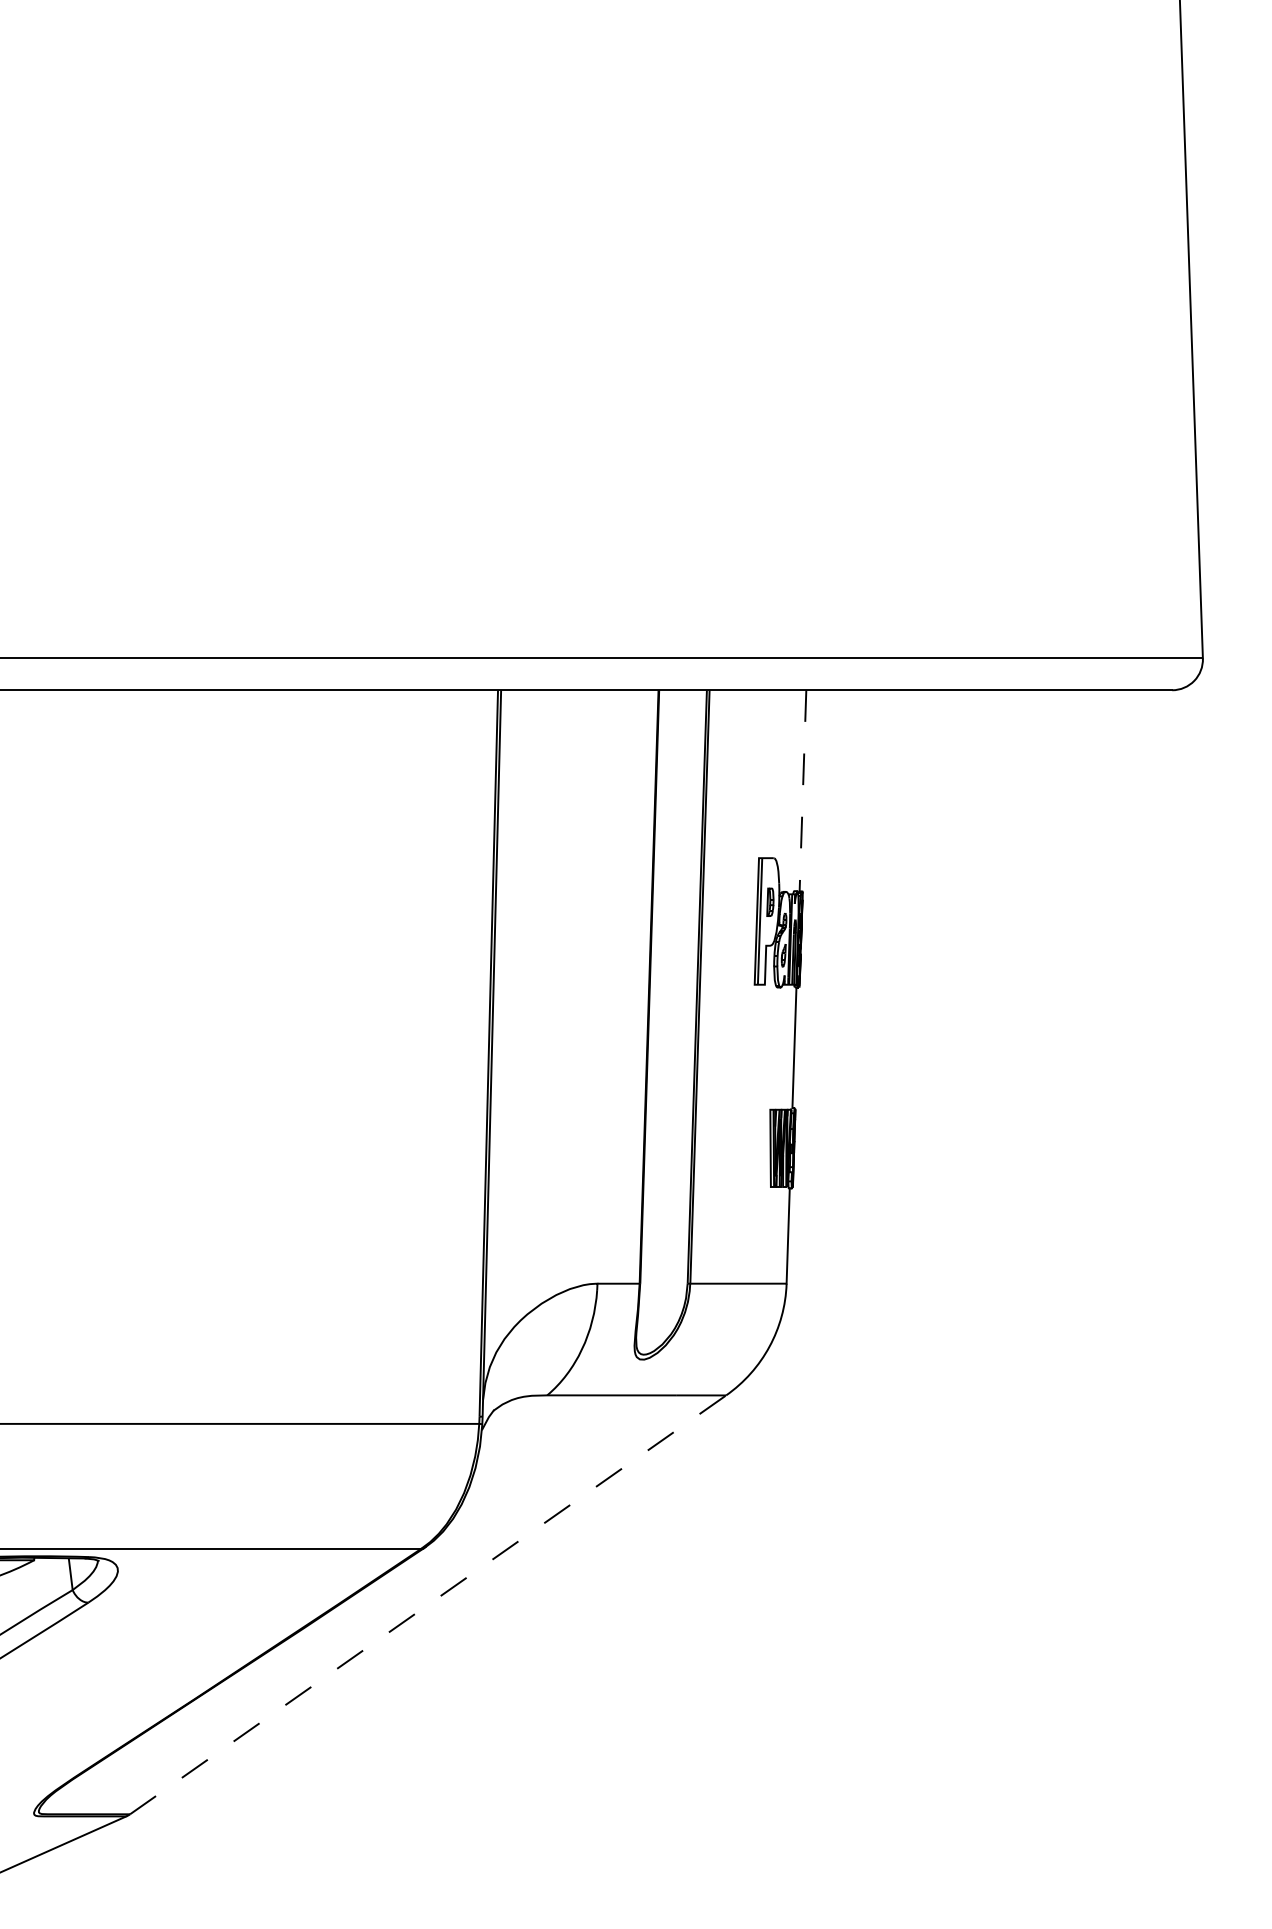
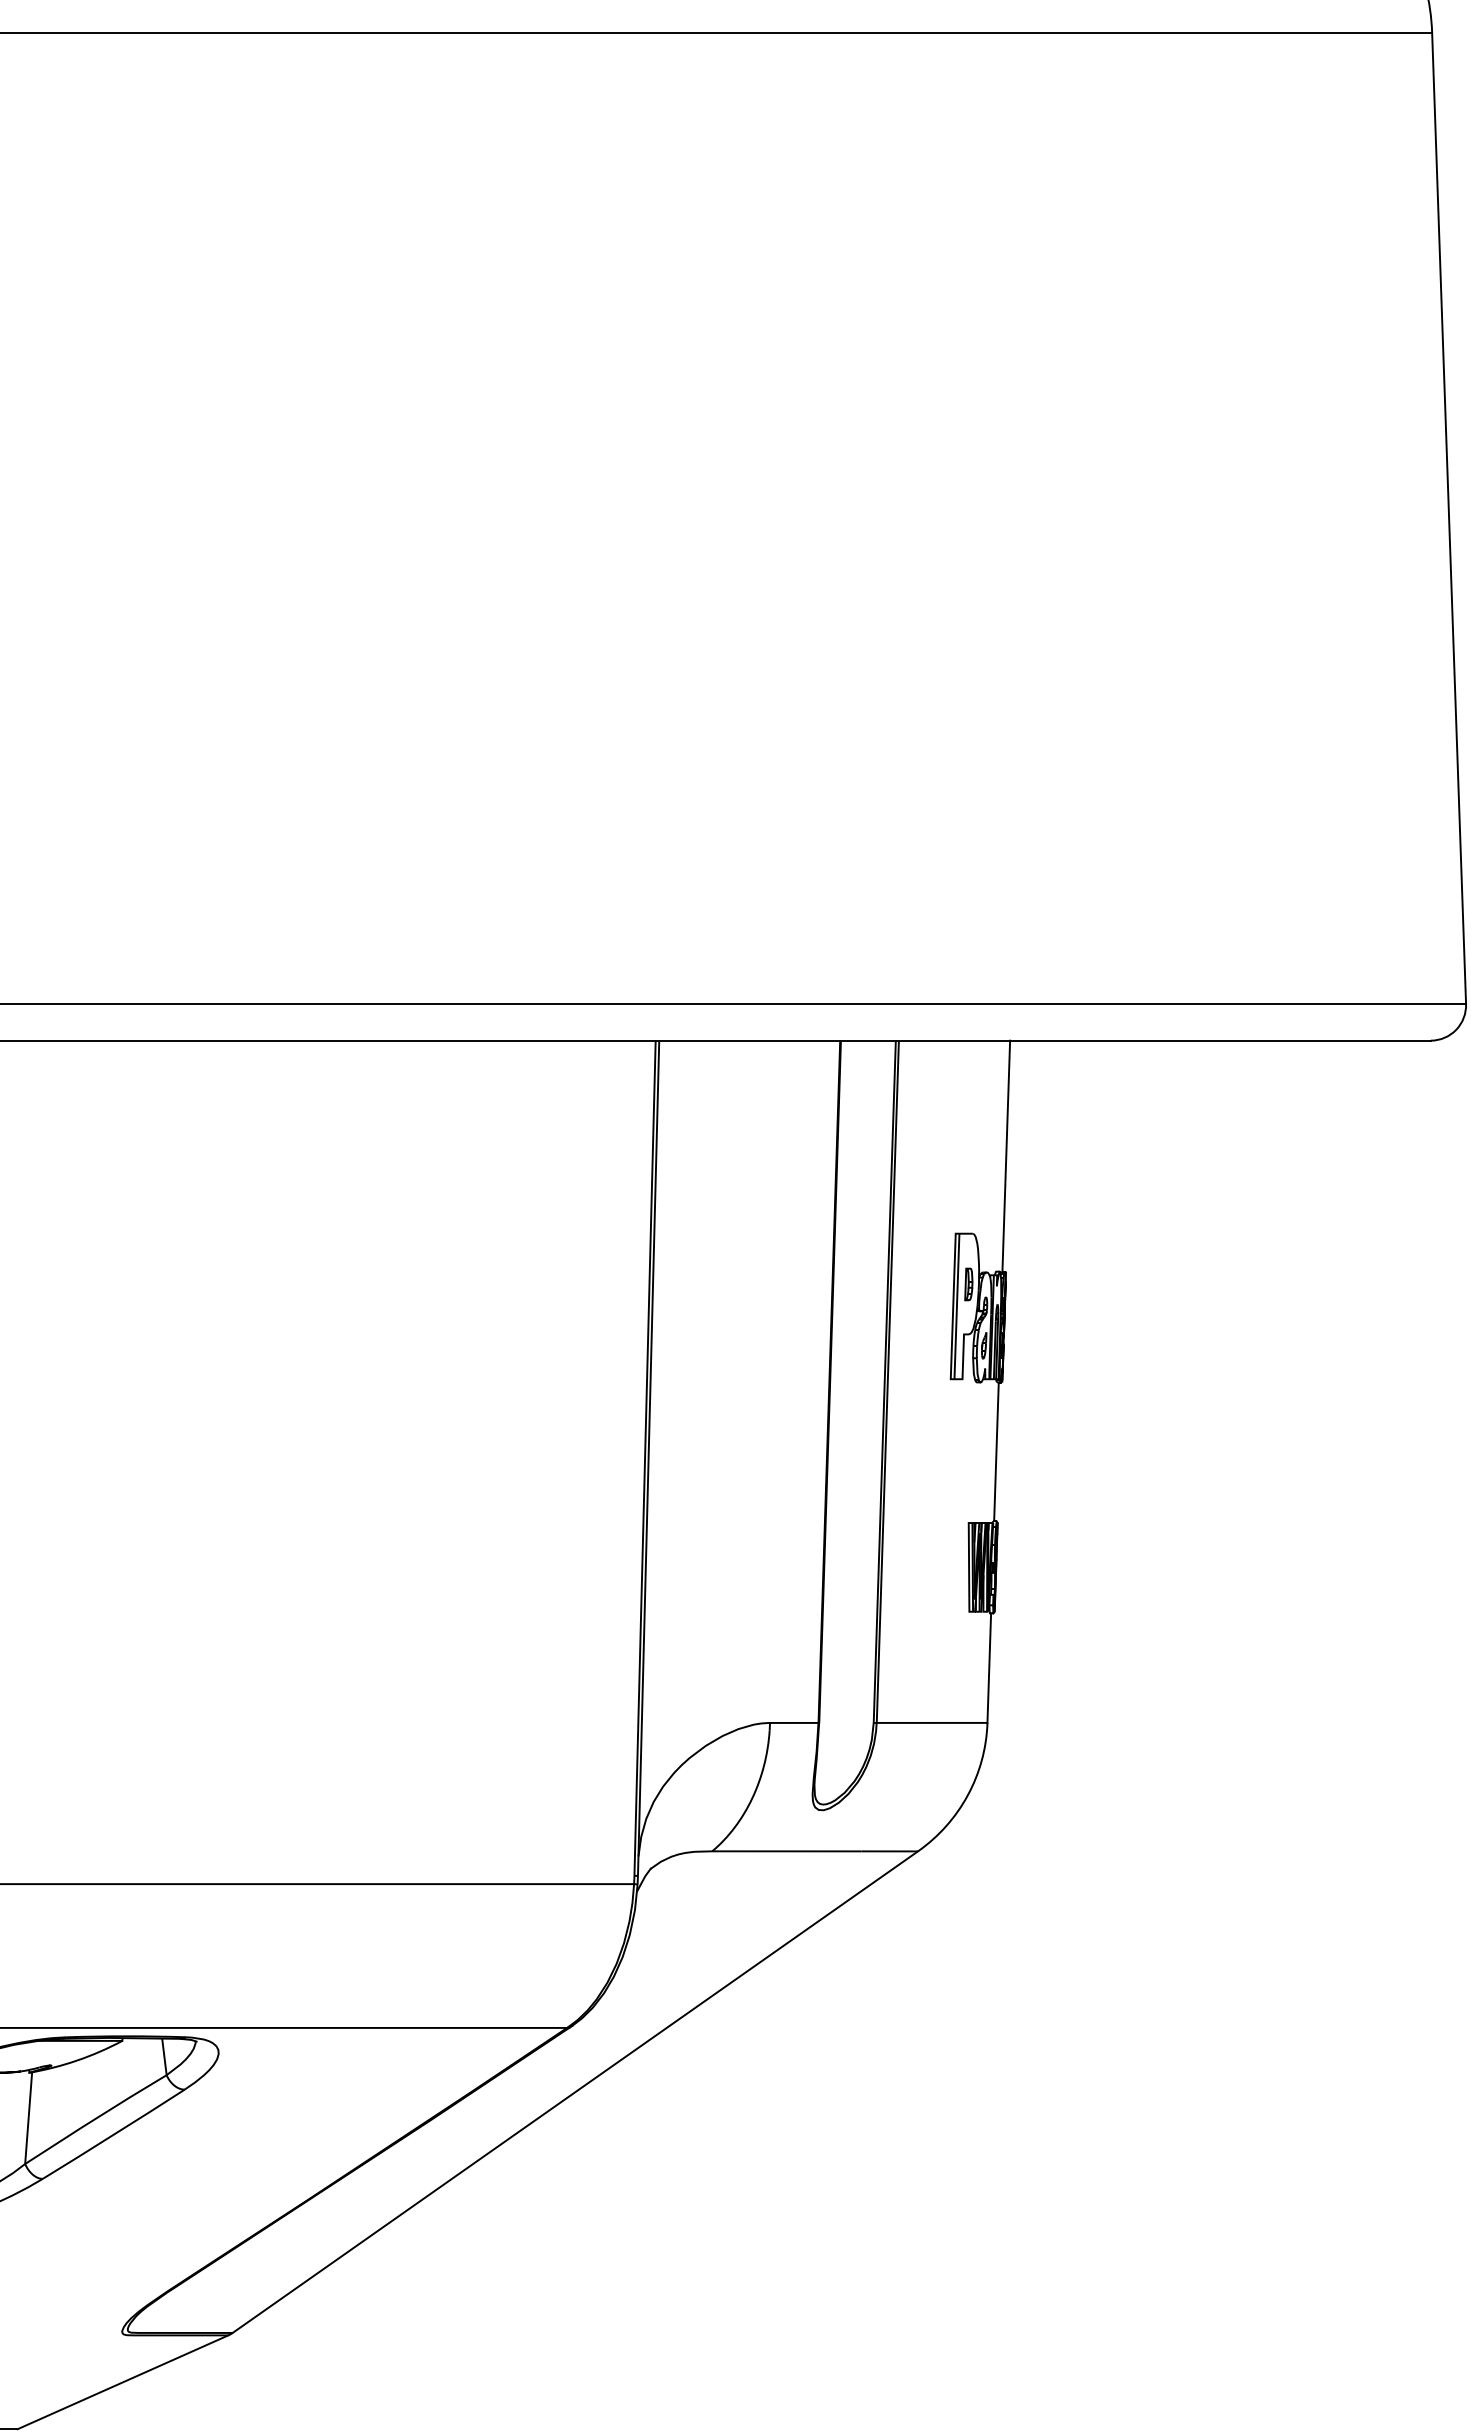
line: (803, 791) -> (1006, 1156), dashed -> solid
line: (428, 1605) -> (575, 2092), dashed -> solid

